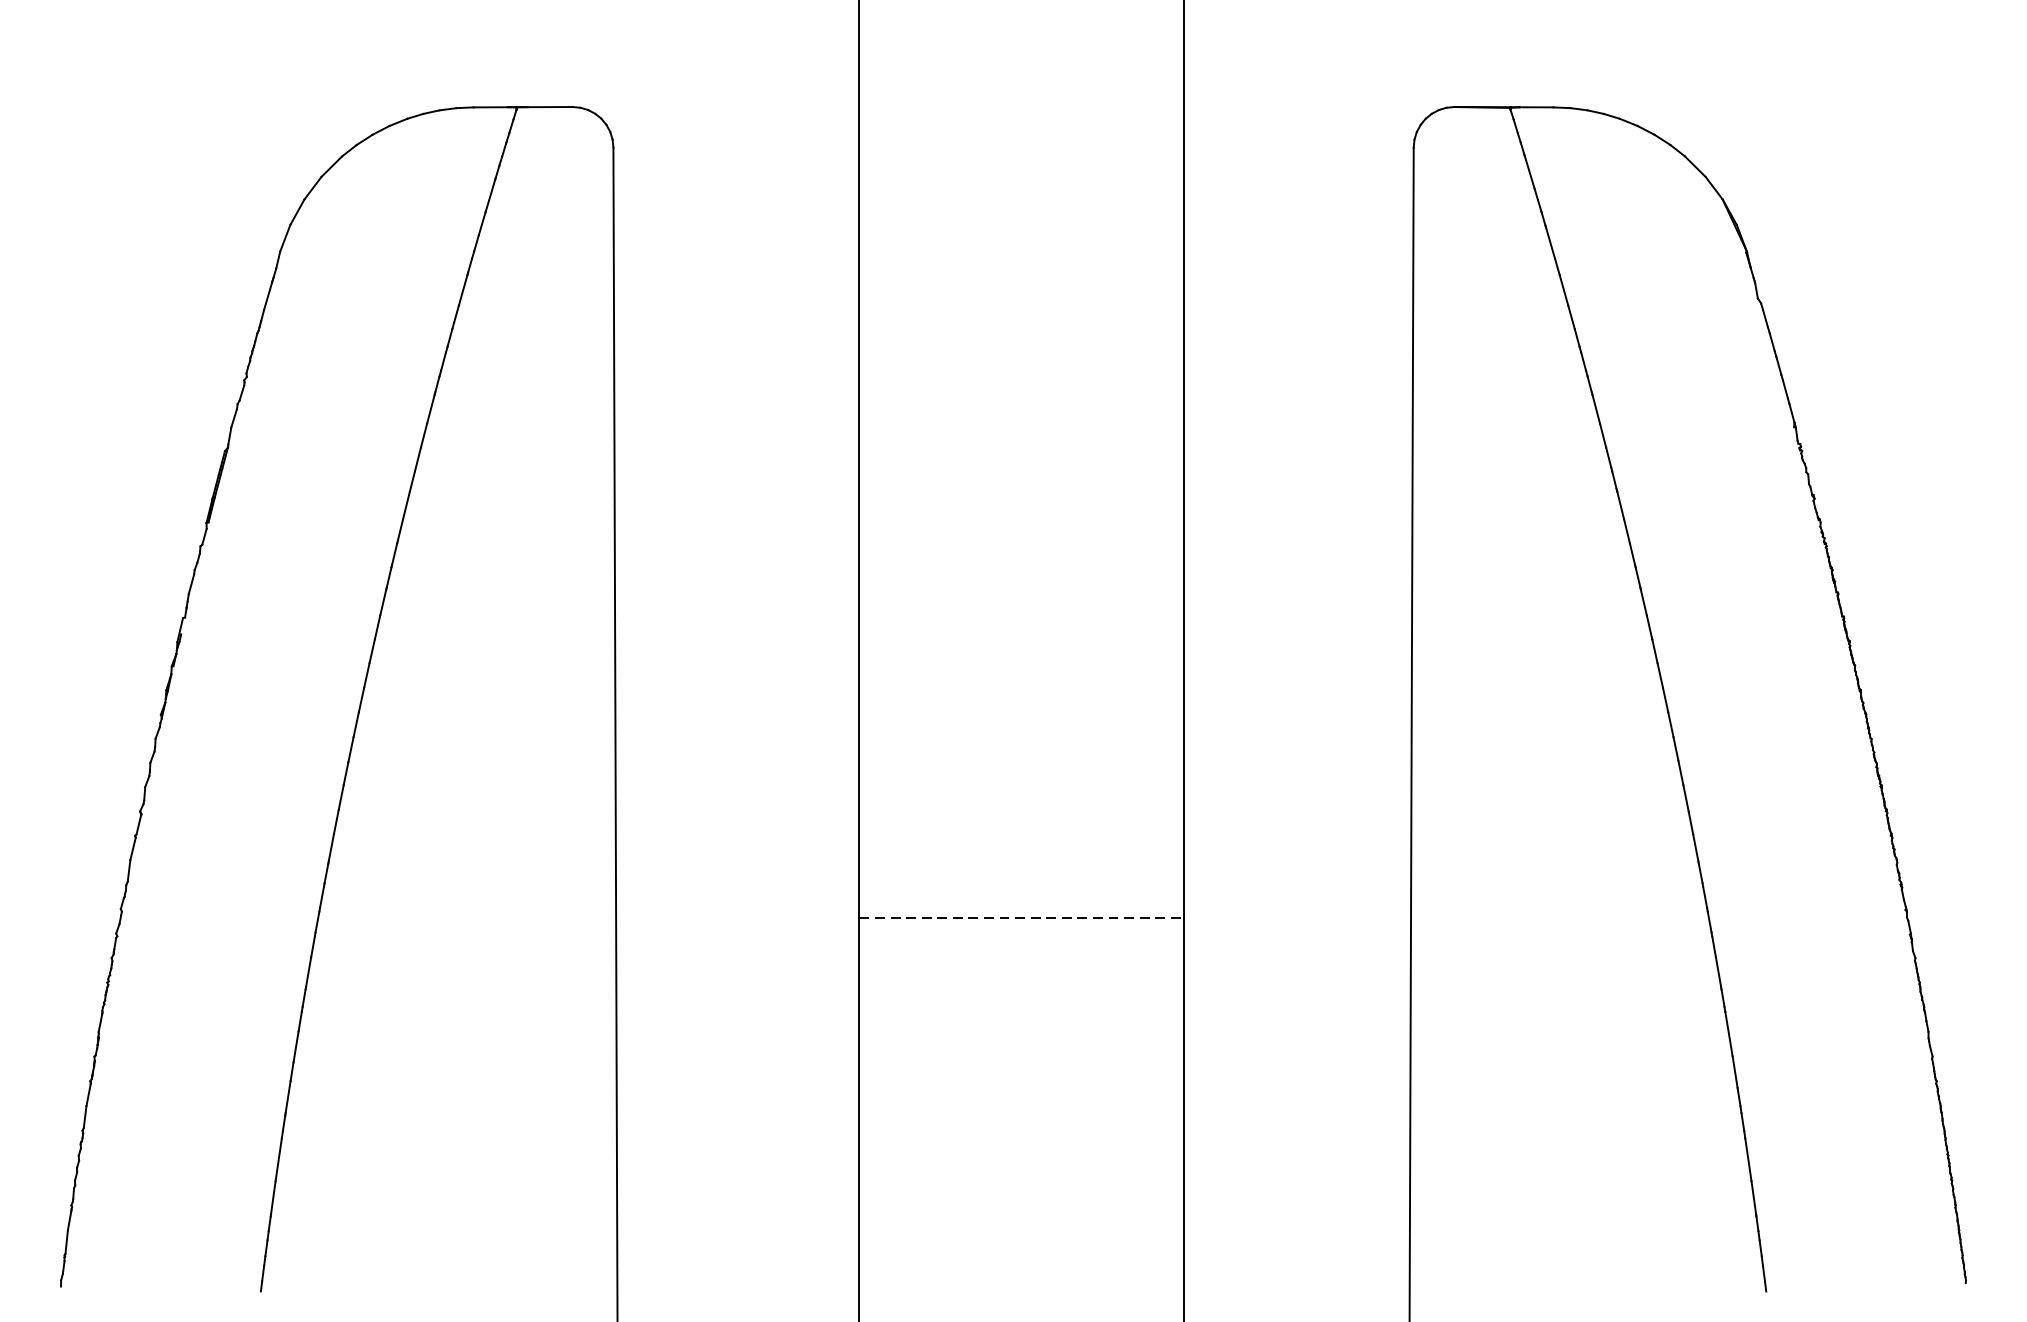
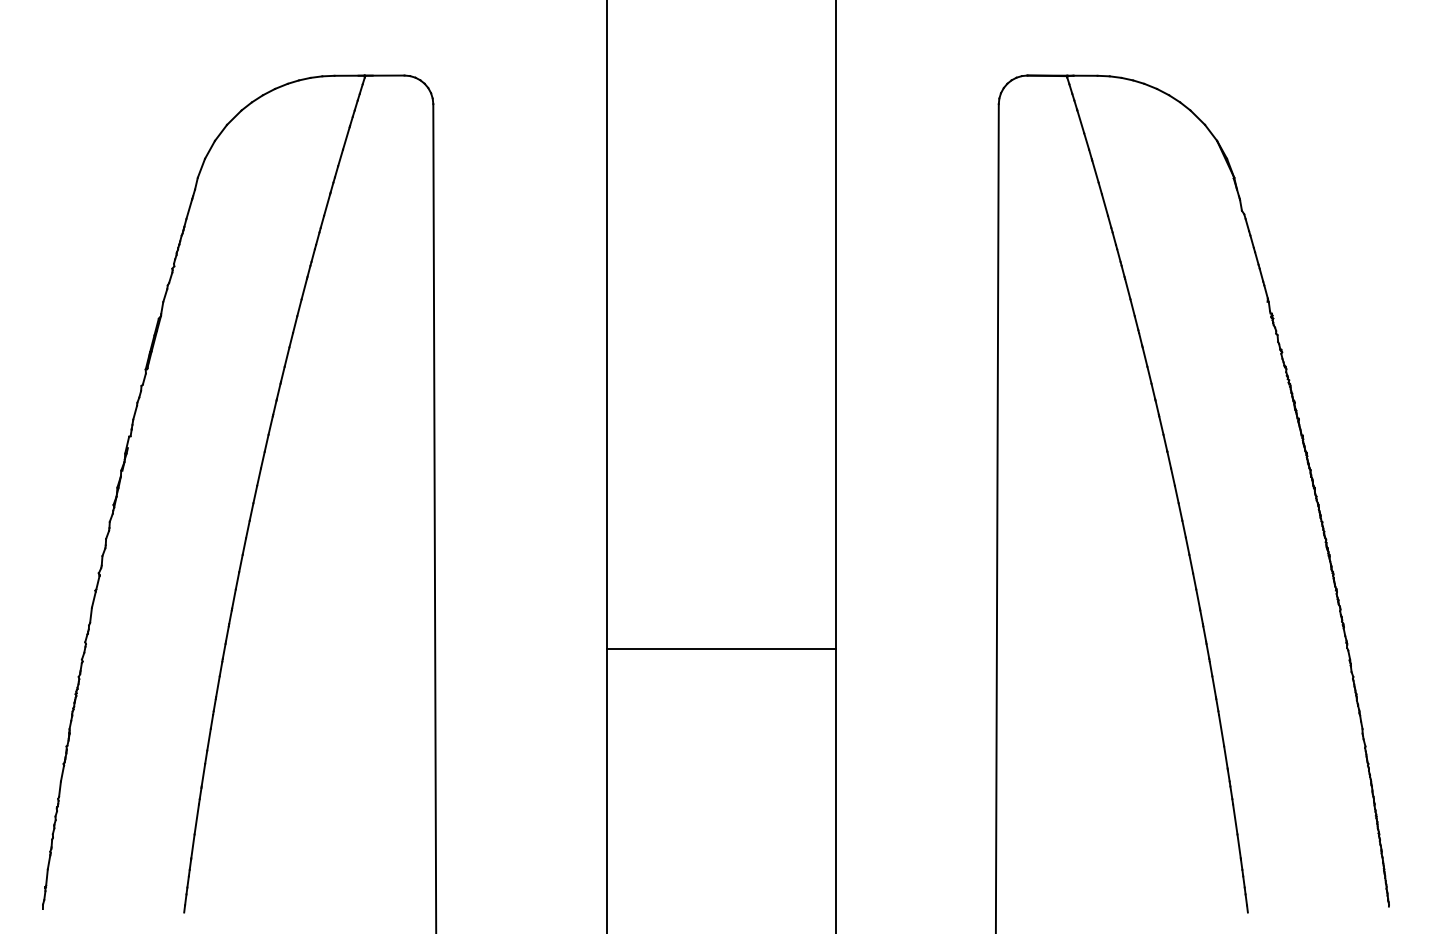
line: (1021, 917) -> (721, 648), dashed -> solid

